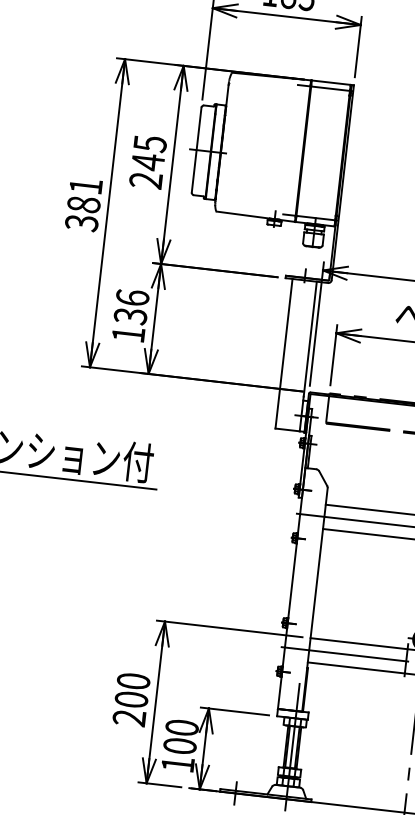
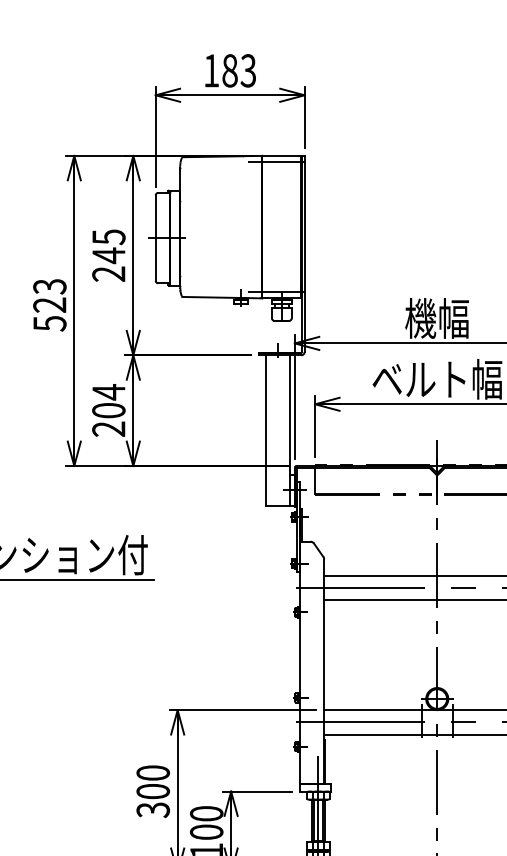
text: (83, 205) -> (49, 305), 381 -> 523
text: (130, 316) -> (108, 410), 136 -> 204
text: (129, 718) -> (153, 810), 200 -> 300

